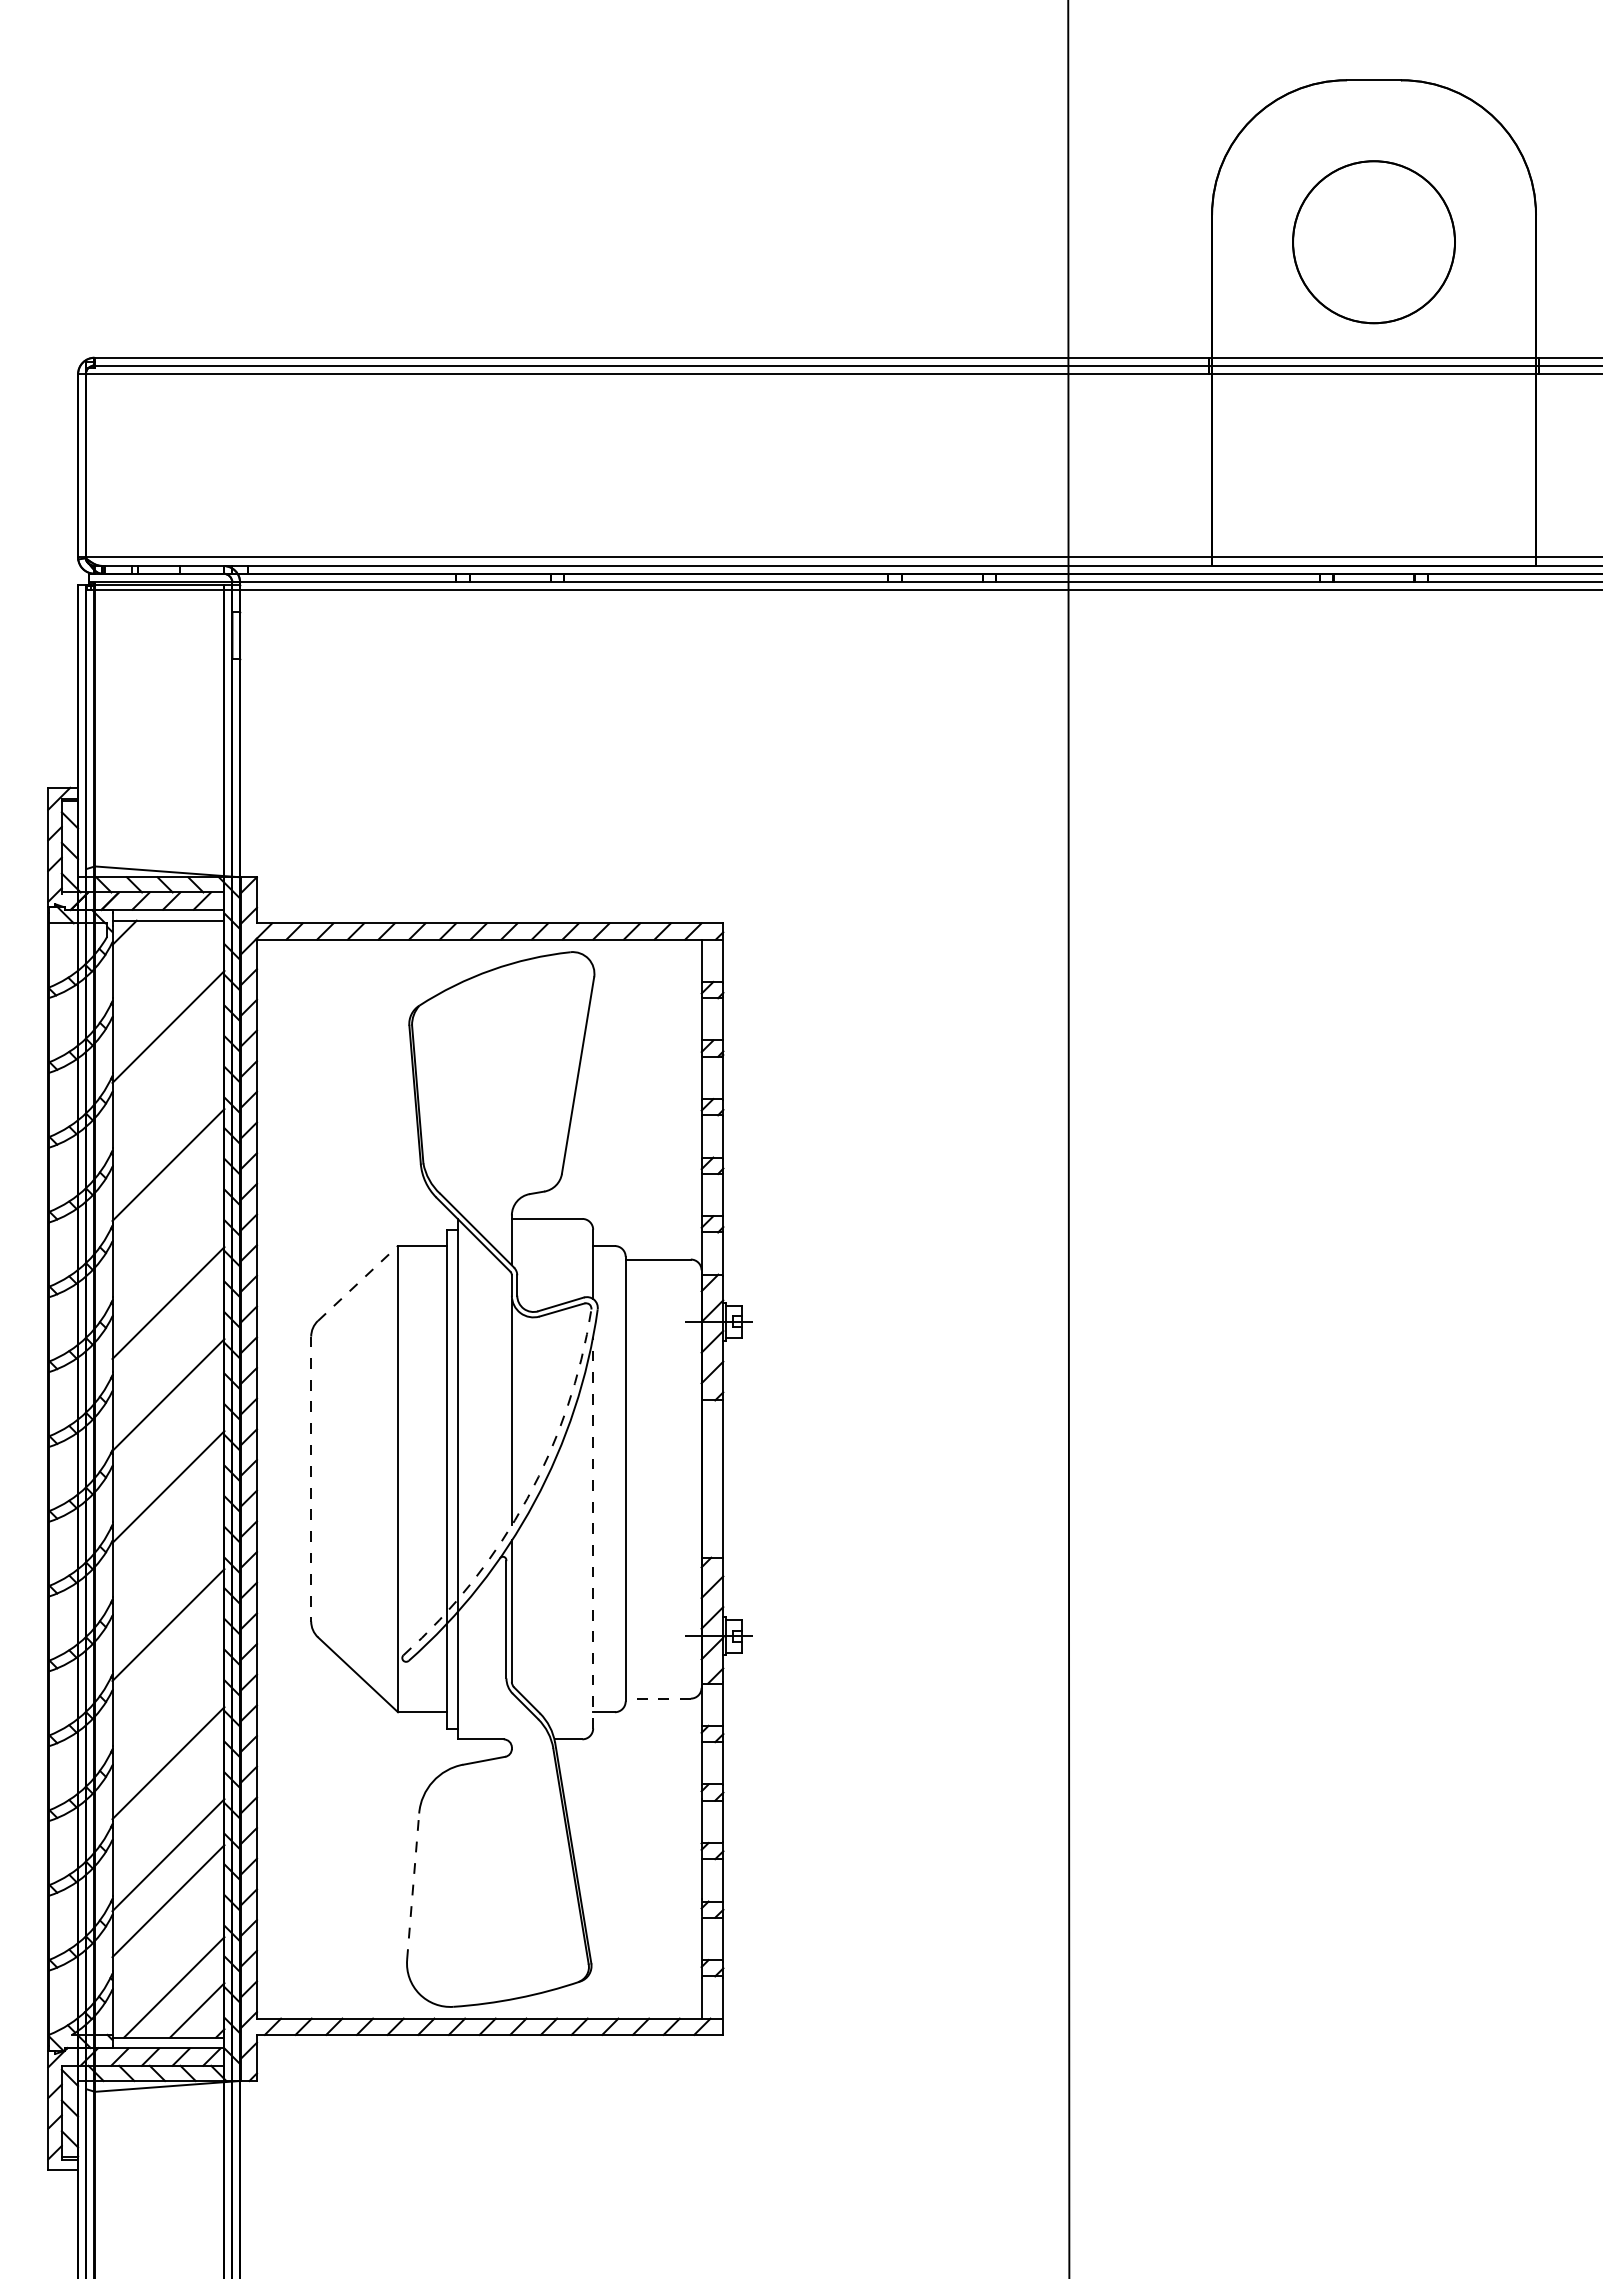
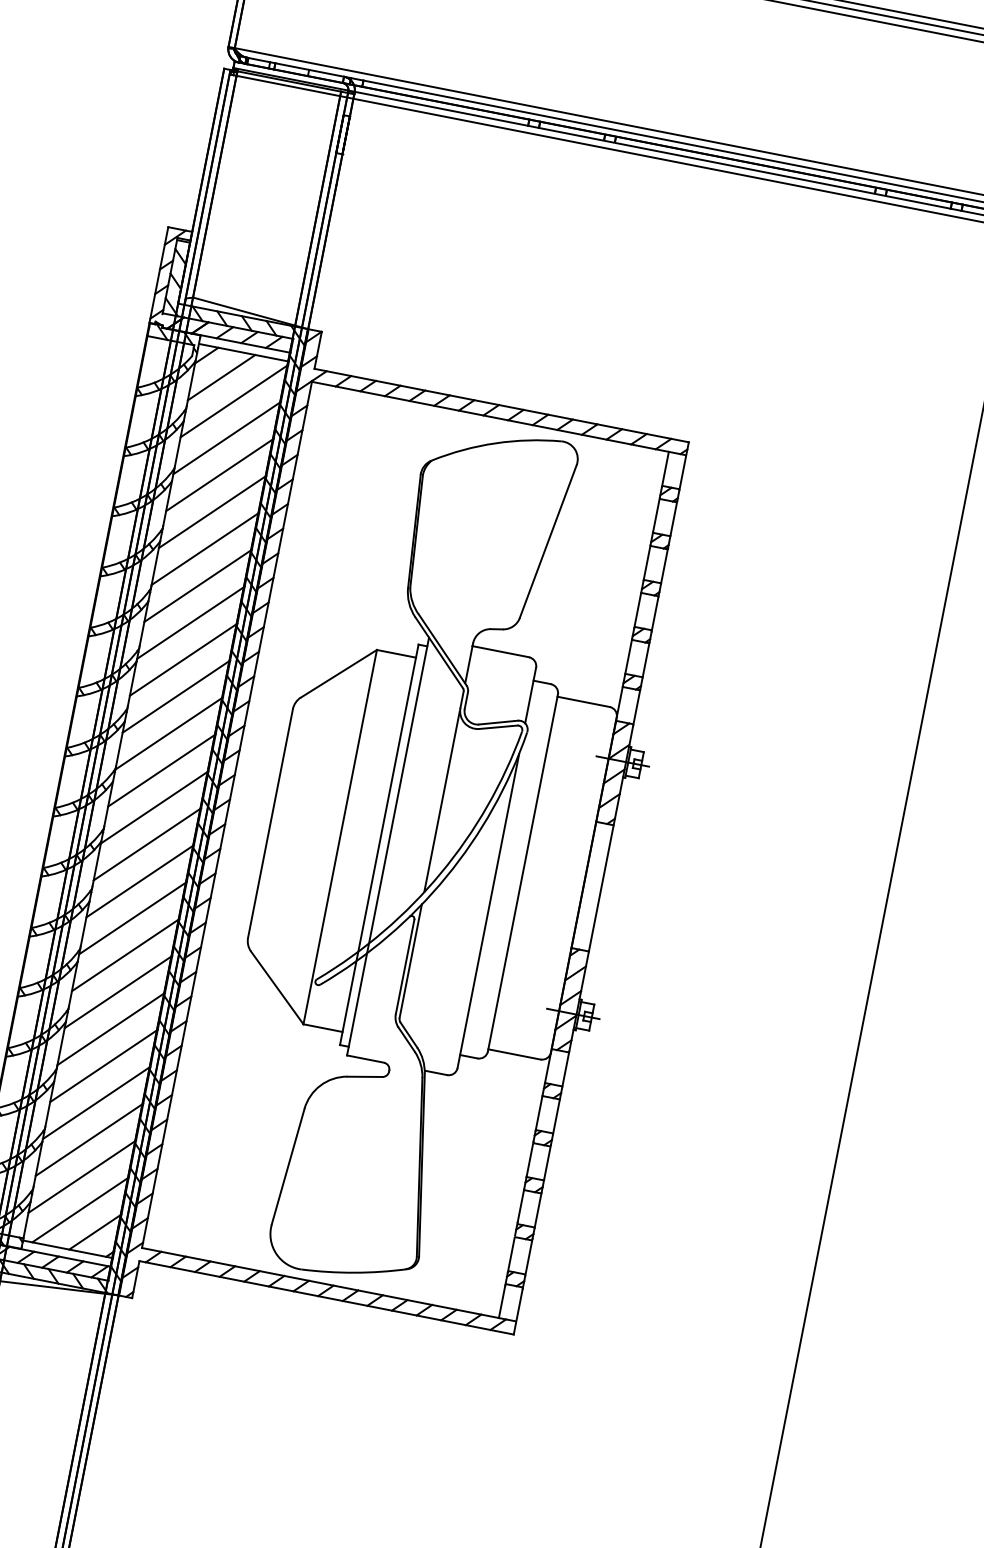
line: (147, 955) -> (221, 377), added
line: (168, 980) -> (234, 400), added
line: (168, 1072) -> (219, 474), added
line: (168, 1118) -> (212, 511), added
line: (168, 1210) -> (198, 585), added
line: (168, 1256) -> (191, 622), added
line: (358, 1283) -> (339, 673), dashed -> solid
line: (168, 1349) -> (176, 696), added
line: (168, 1441) -> (161, 770), added
line: (311, 1479) -> (270, 823), dashed -> solid
arc: (527, 1498) -> (441, 873), dashed -> solid
line: (593, 1532) -> (488, 910), dashed -> solid
line: (168, 1533) -> (147, 844), added
line: (168, 1579) -> (140, 881), added
line: (168, 1671) -> (125, 955), added
line: (658, 1698) -> (514, 1054), dashed -> solid
line: (168, 1717) -> (118, 992), added
line: (168, 1809) -> (103, 1066), added
line: (413, 1886) -> (288, 1166), dashed -> solid
line: (168, 1947) -> (82, 1176), added

